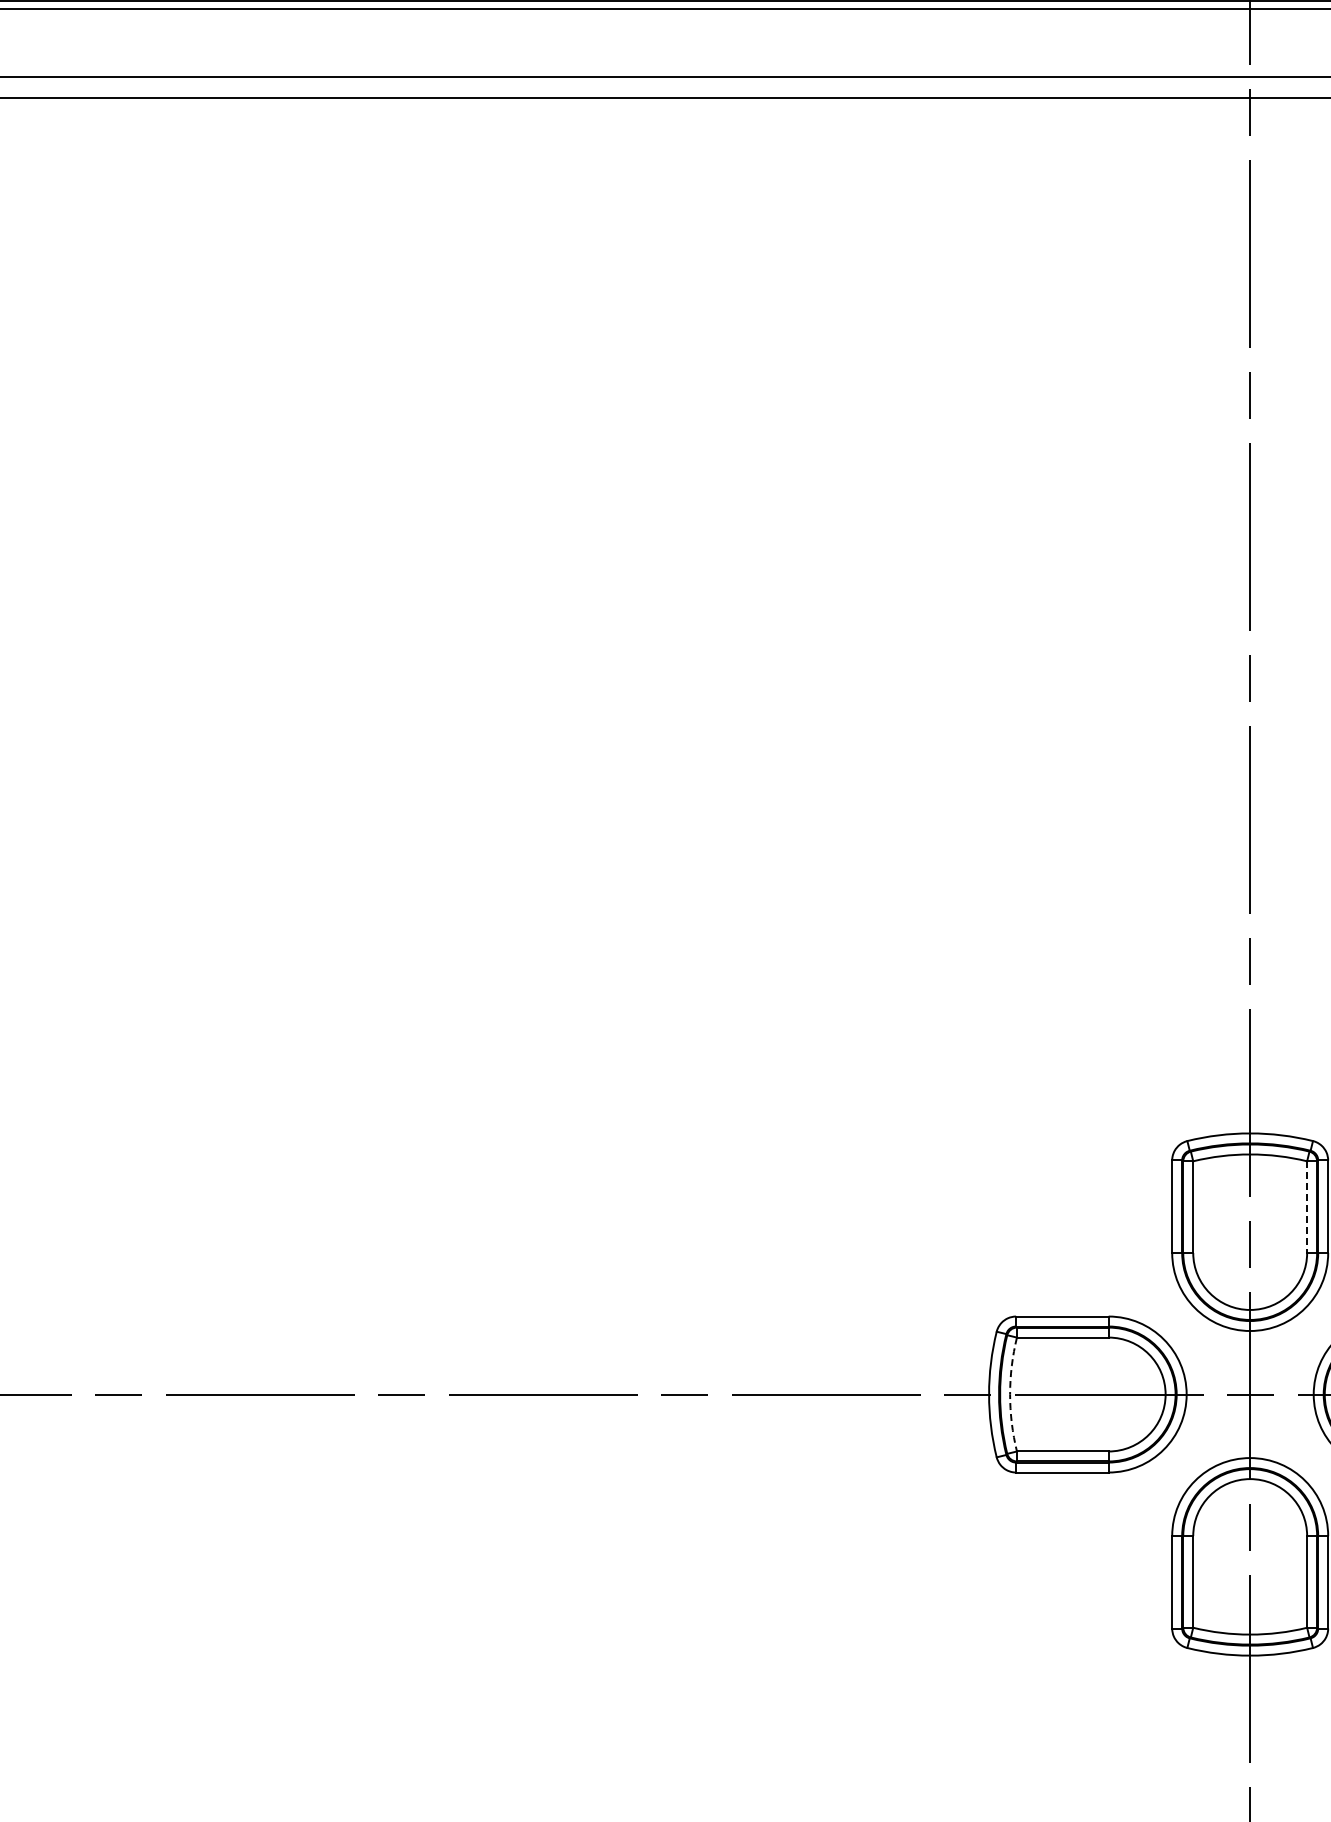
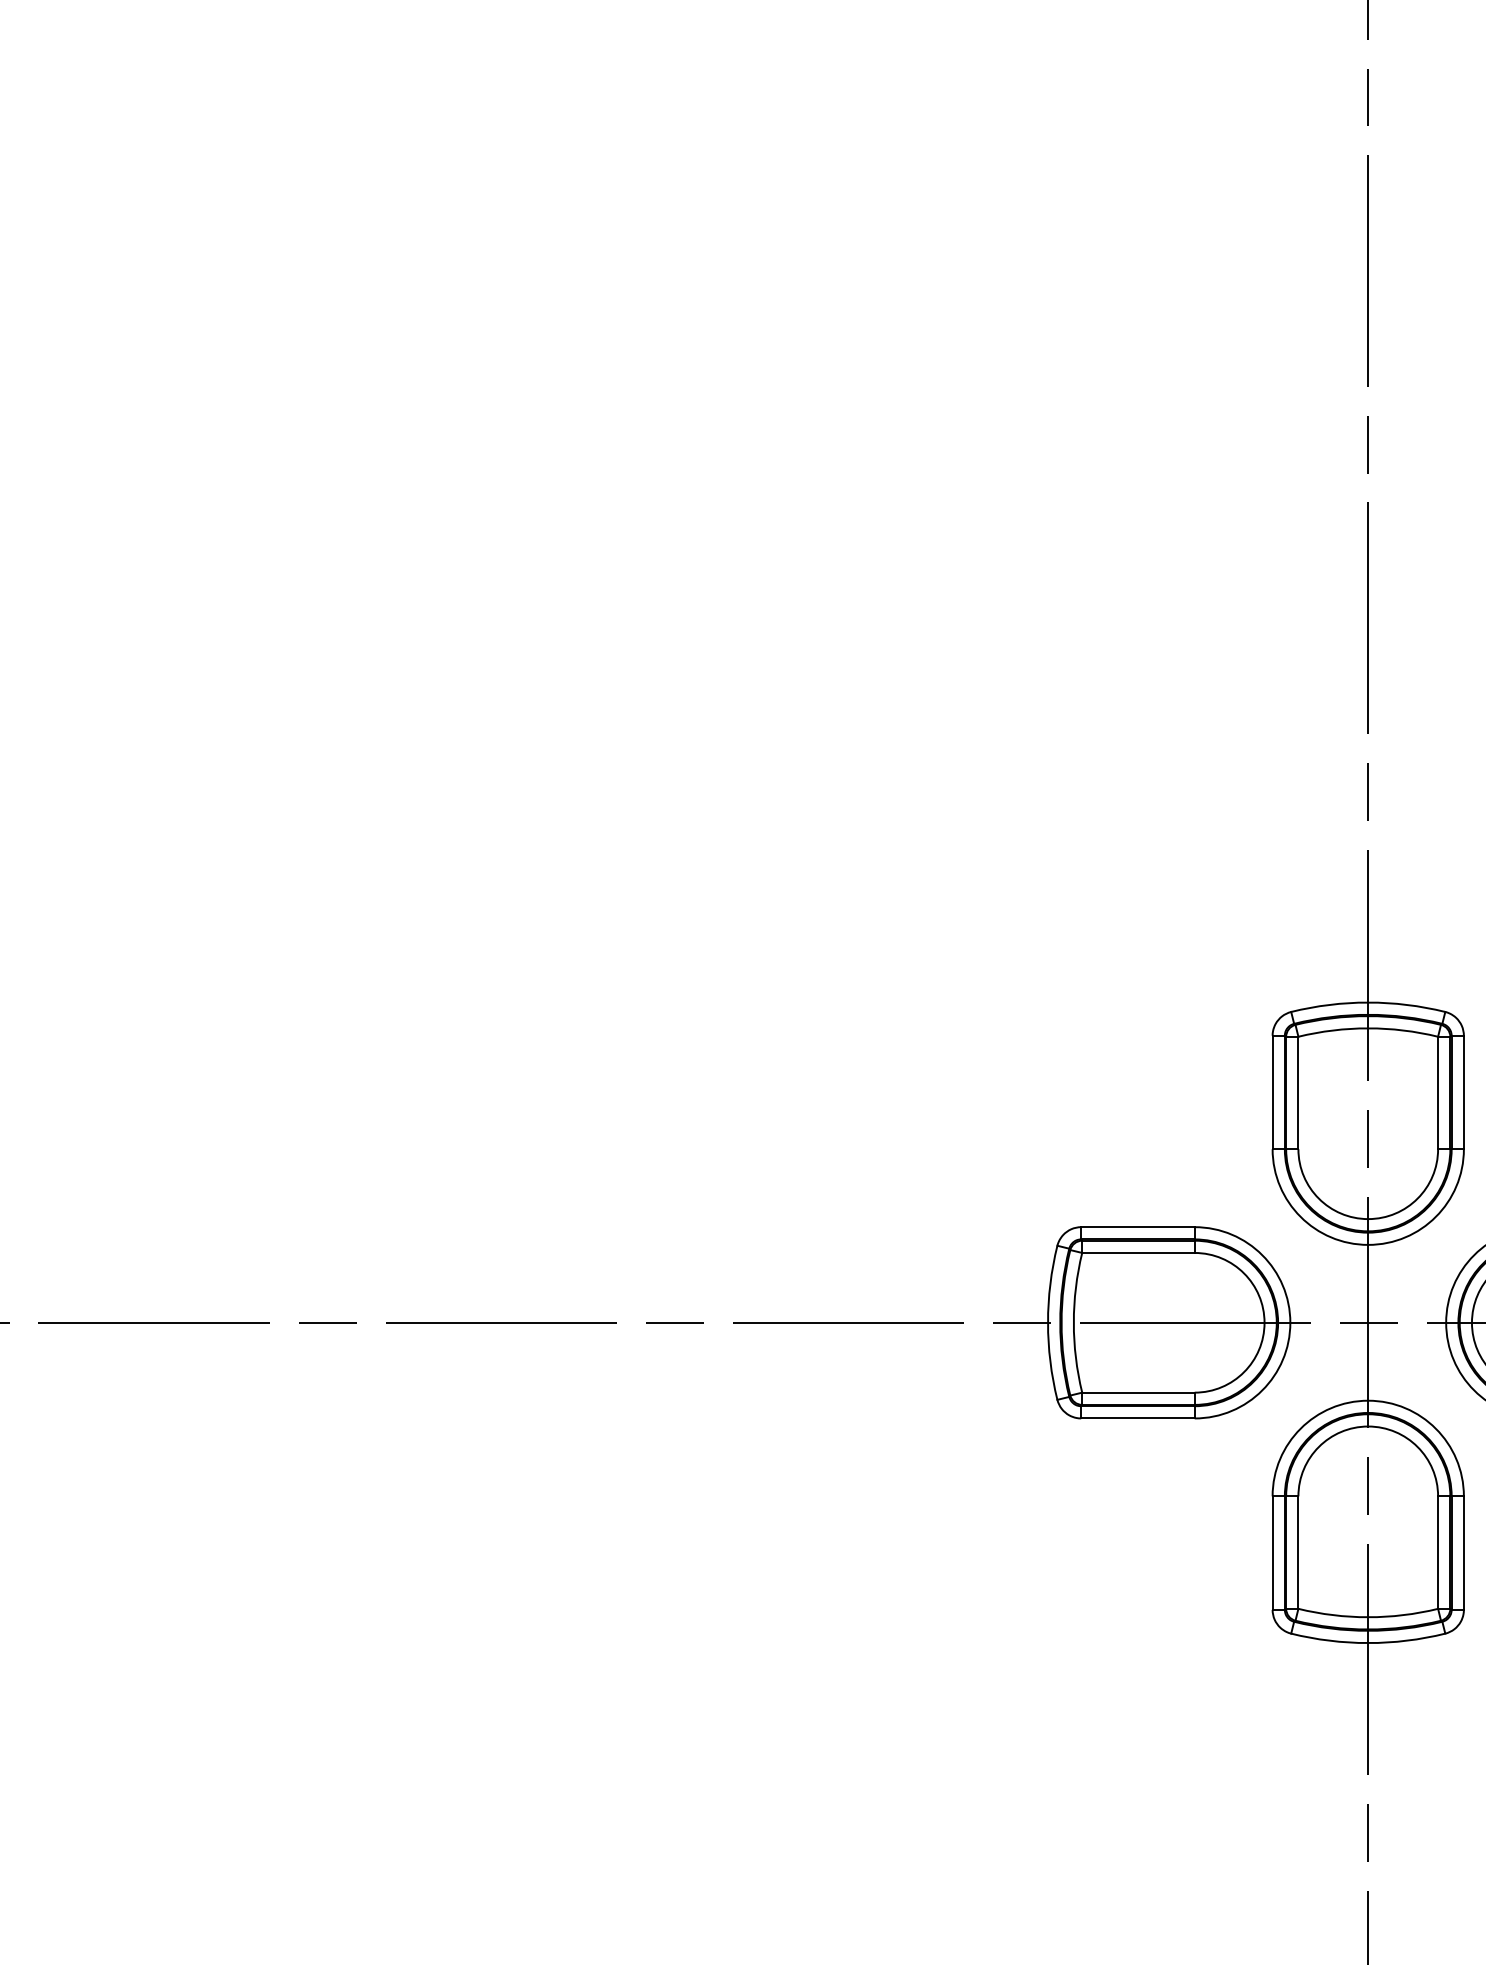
line: (1307, 1207) -> (1438, 1093), dashed -> solid
arc: (1010, 1394) -> (1074, 1322), dashed -> solid

